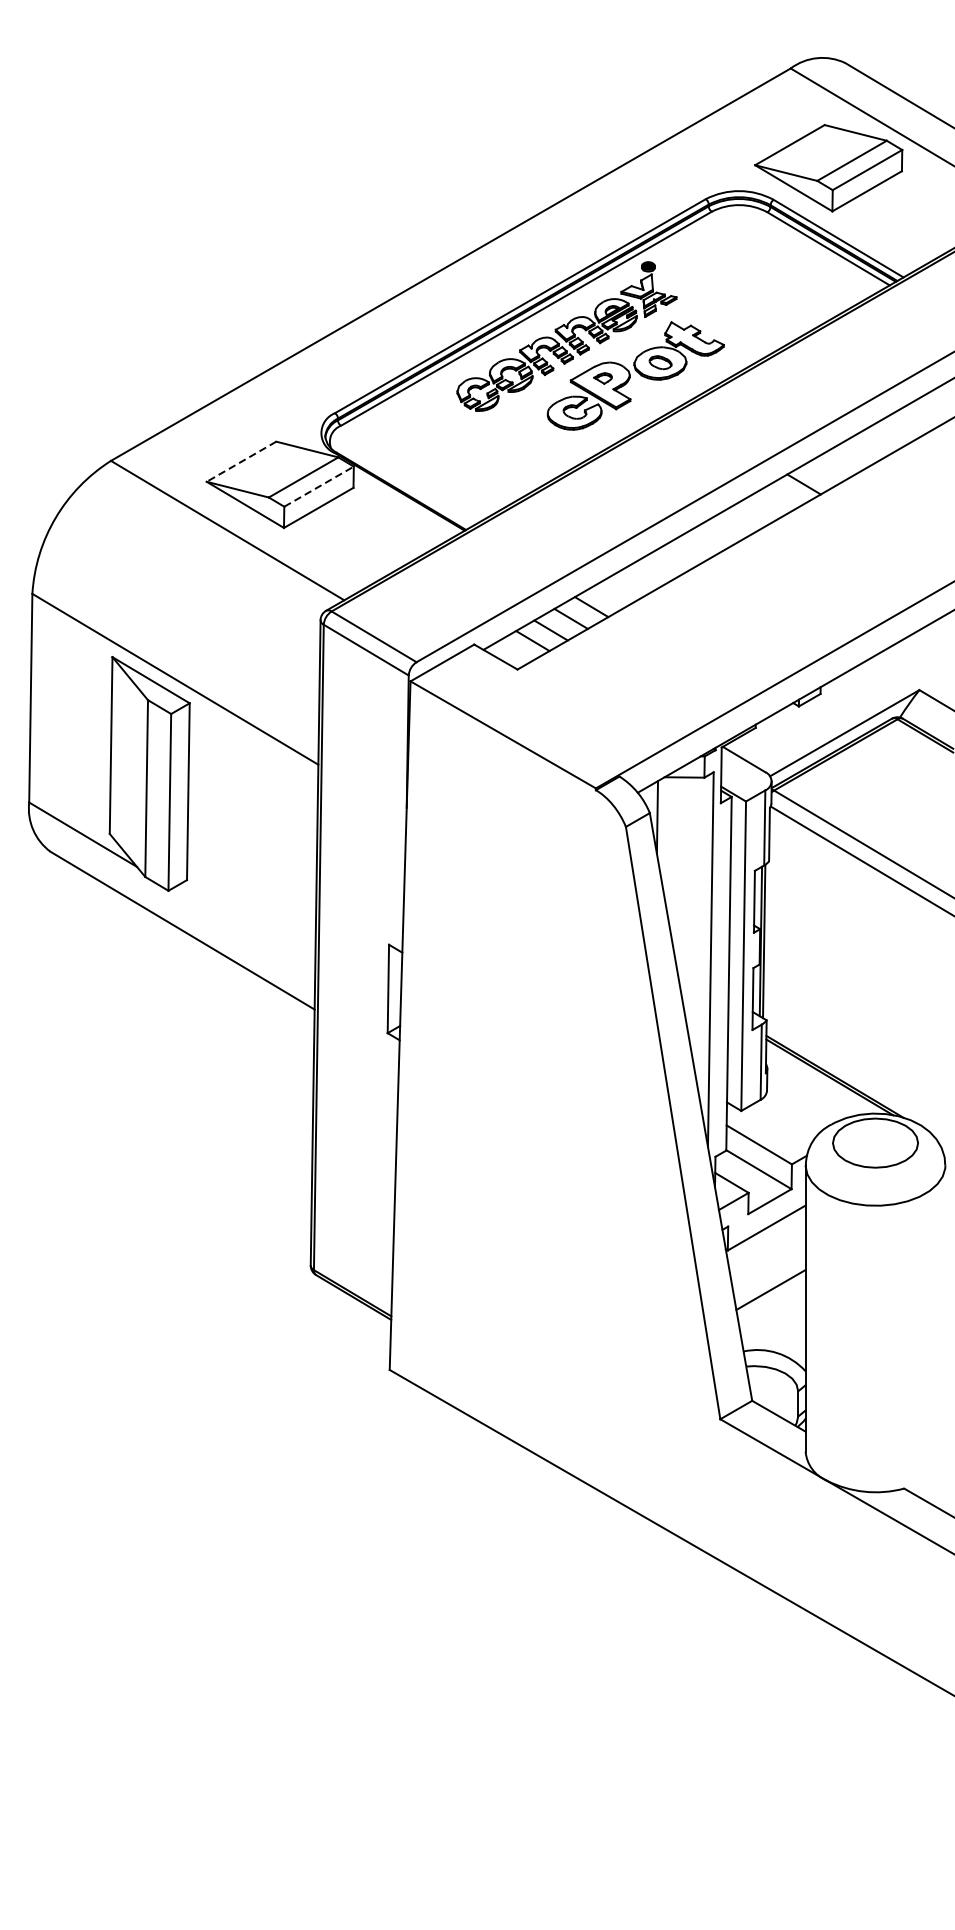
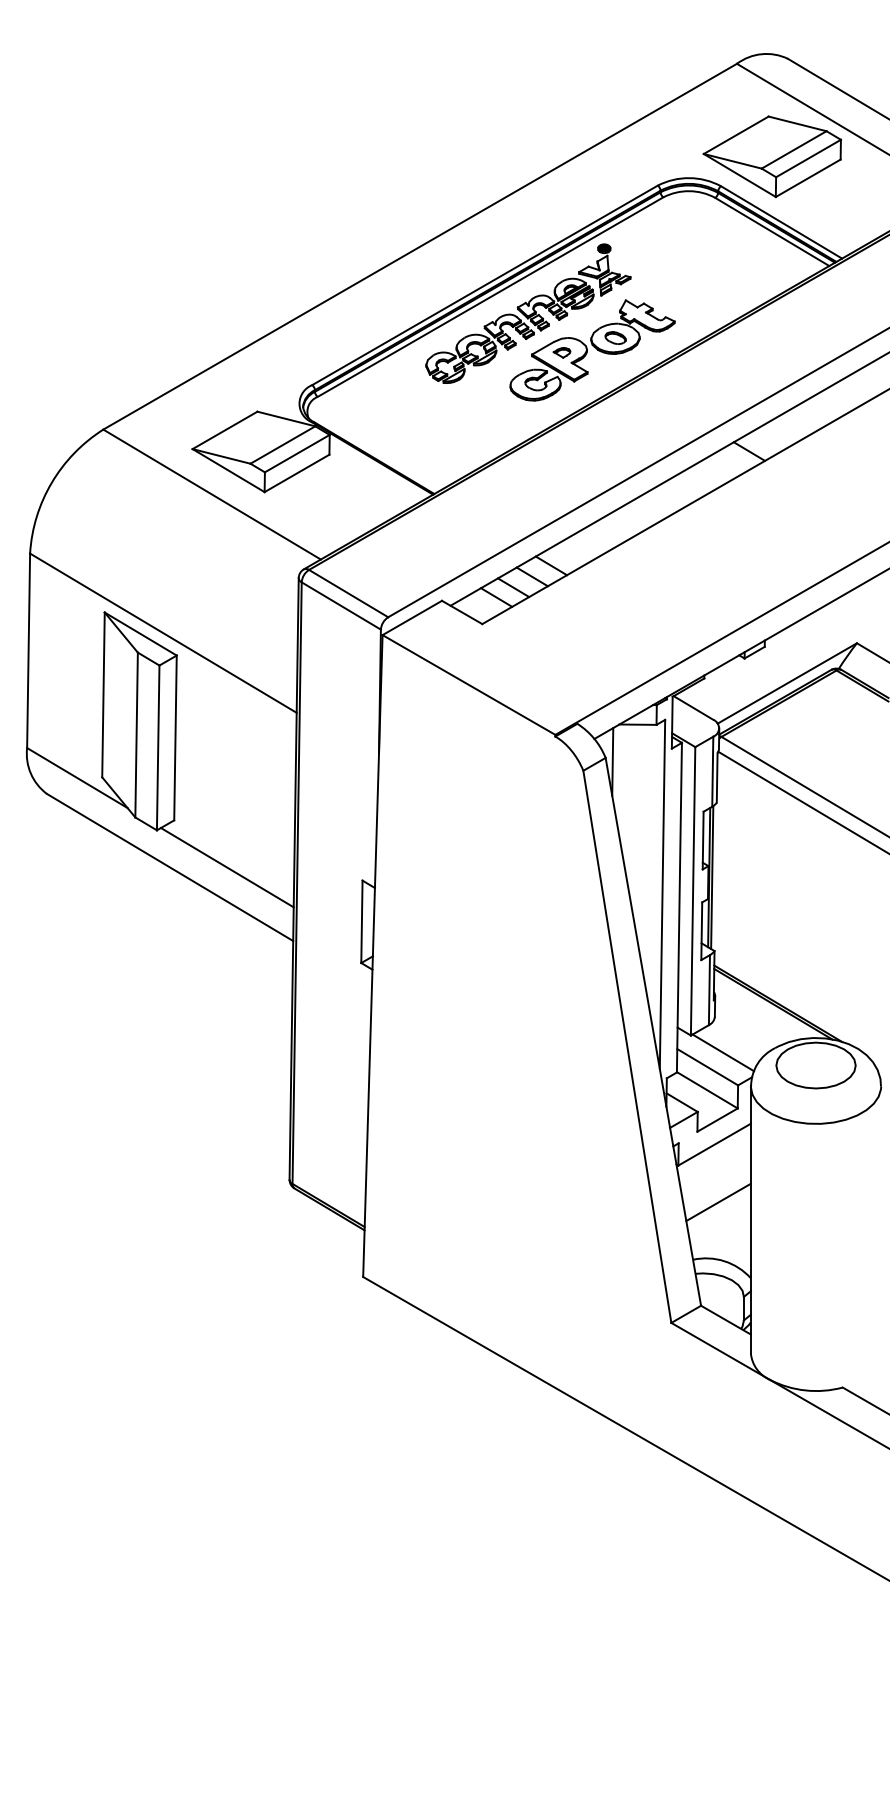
line: (240, 461) -> (224, 430), dashed -> solid
line: (319, 486) -> (297, 453), dashed -> solid
line: (243, 930) -> (226, 867), added
line: (776, 1129) -> (723, 1052), added

